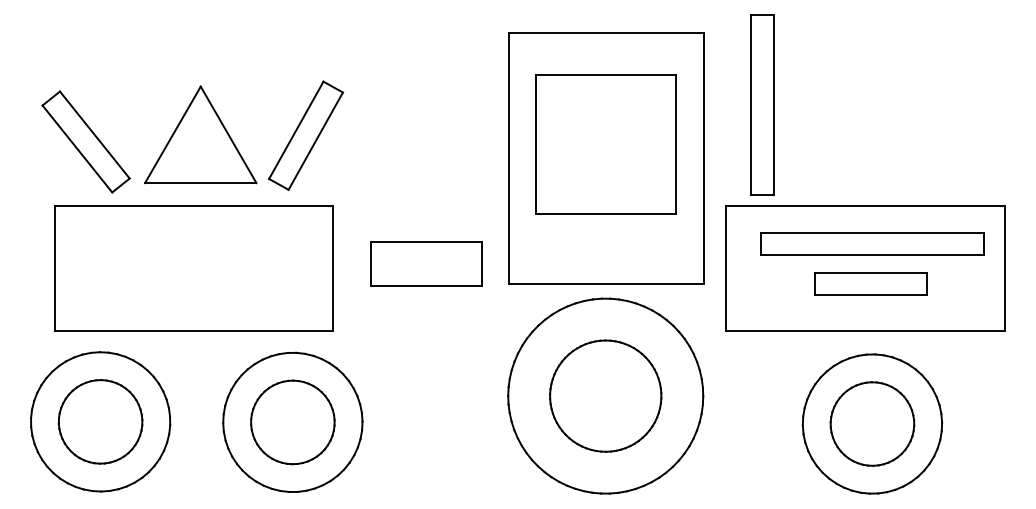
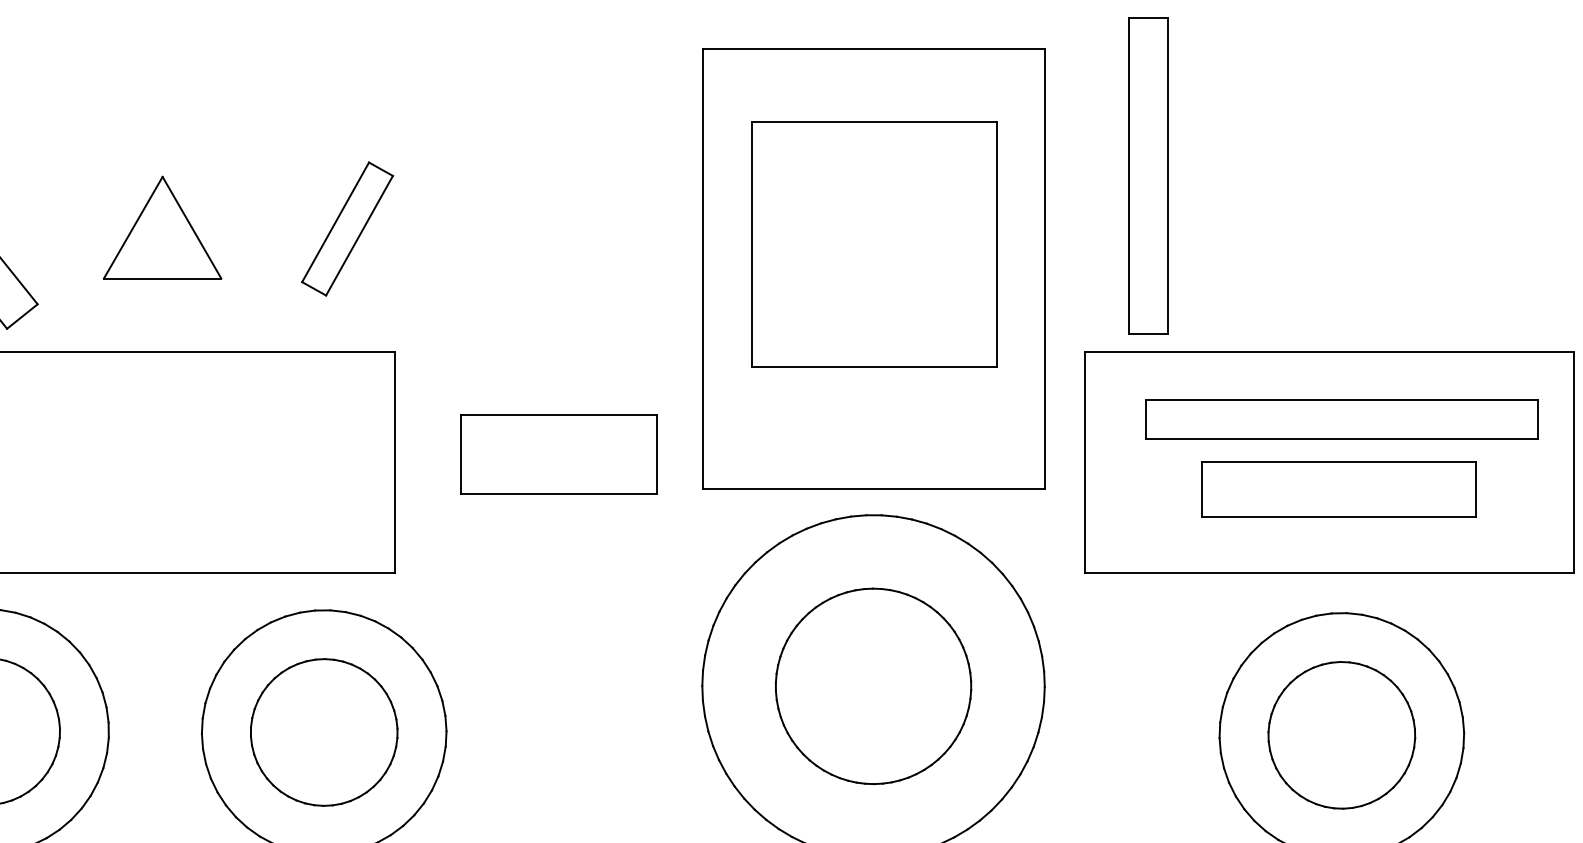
part: (200, 134) -> (162, 226), size x0.6
part: (306, 135) -> (348, 228), size x0.7
part: (870, 283) -> (1338, 488), size x1.4

